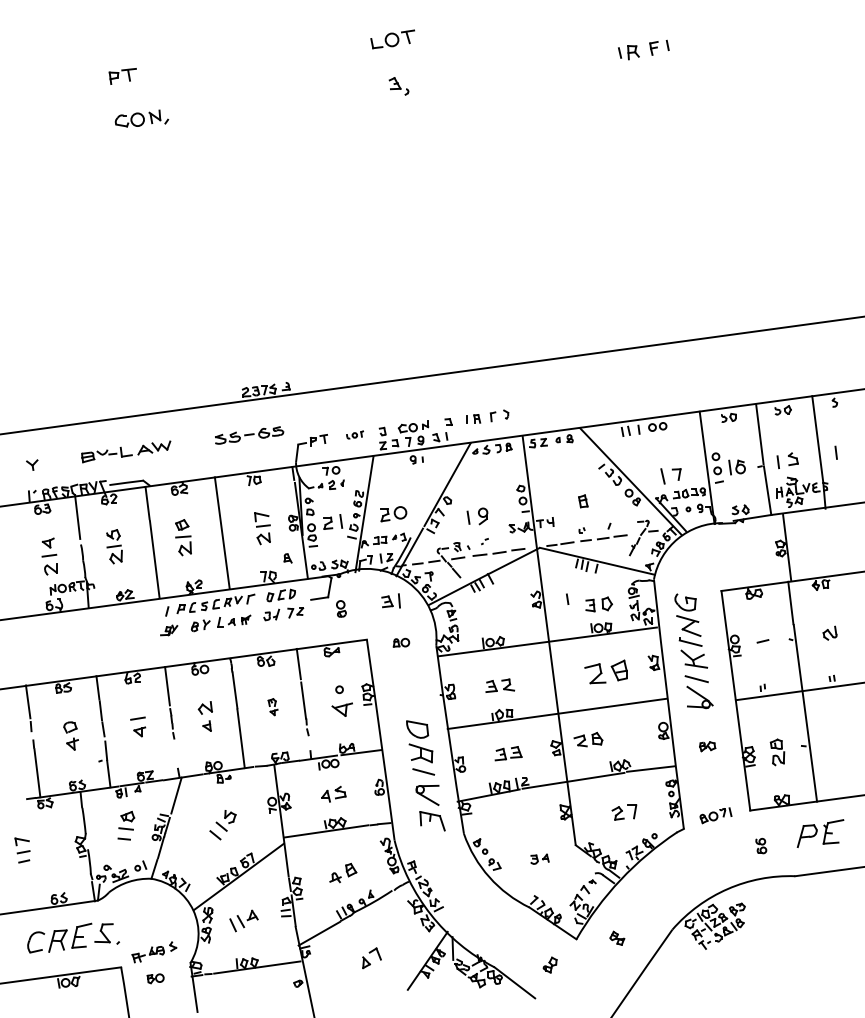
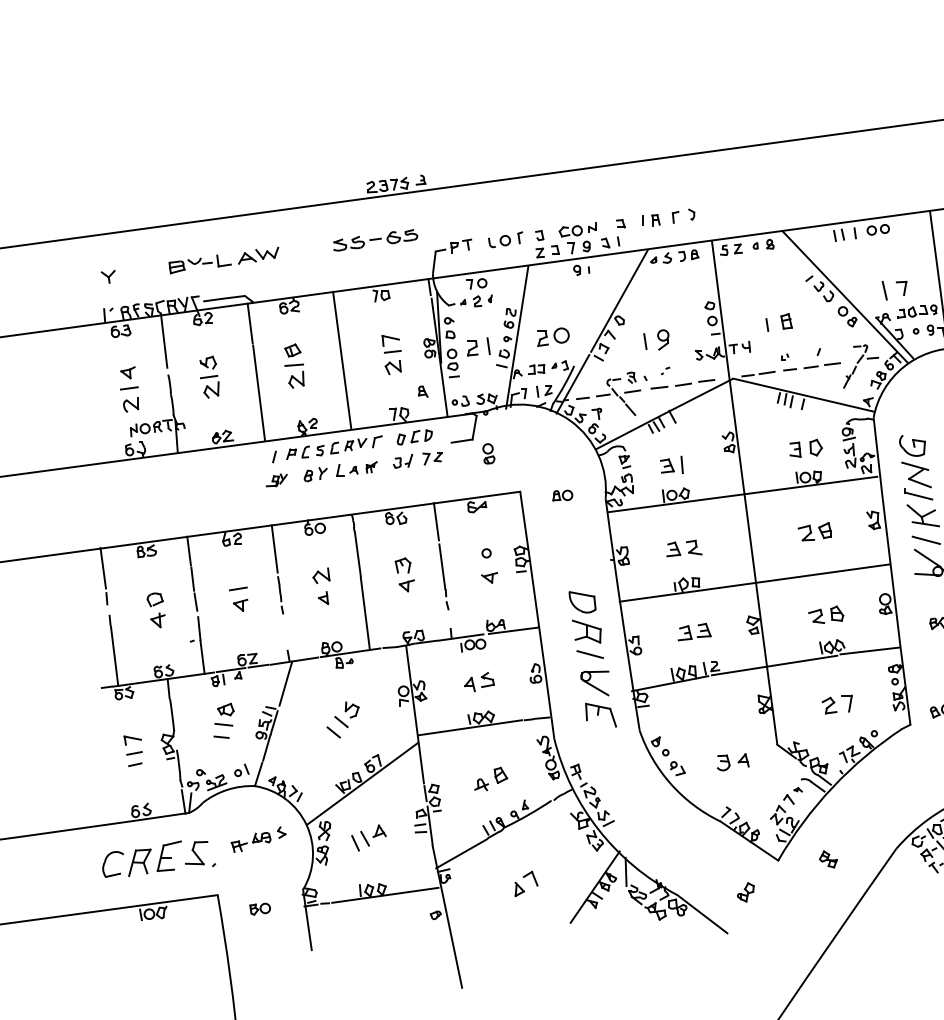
part: (354, 434) -> (504, 239), size x1.67
line: (567, 598) -> (767, 324), moved
part: (390, 600) -> (671, 464), moved
part: (605, 672) -> (813, 532), size x0.62
part: (272, 706) -> (404, 573), size x1.67
part: (341, 709) -> (488, 577), size x0.62
part: (588, 739) -> (826, 614), moved
part: (22, 850) -> (133, 751), moved
part: (539, 858) -> (732, 761), size x1.43
part: (154, 952) -> (258, 839), moved

